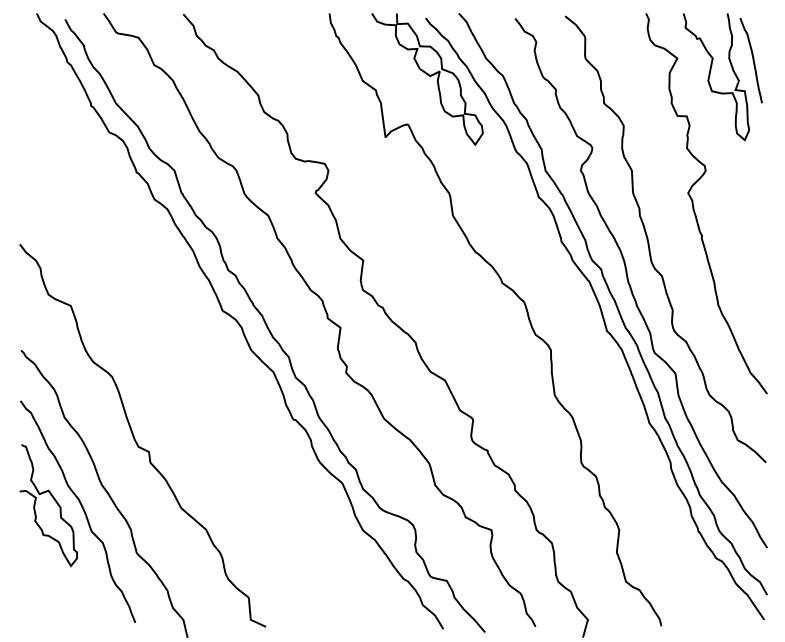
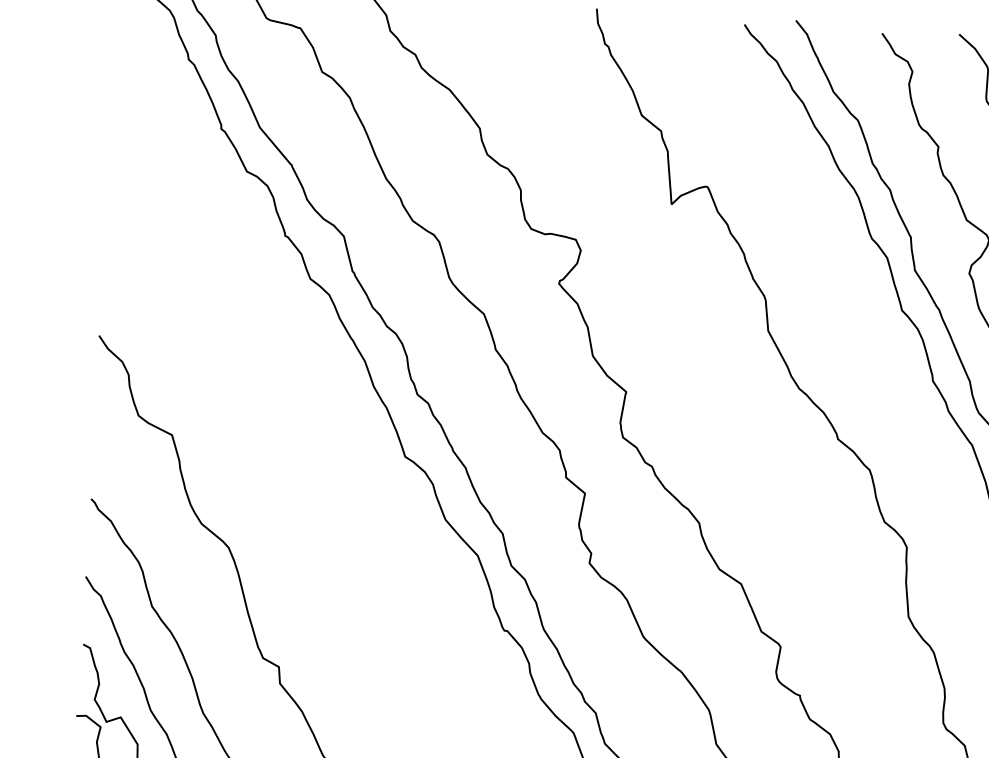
curve: (429, 76) -> (744, 114), removed

